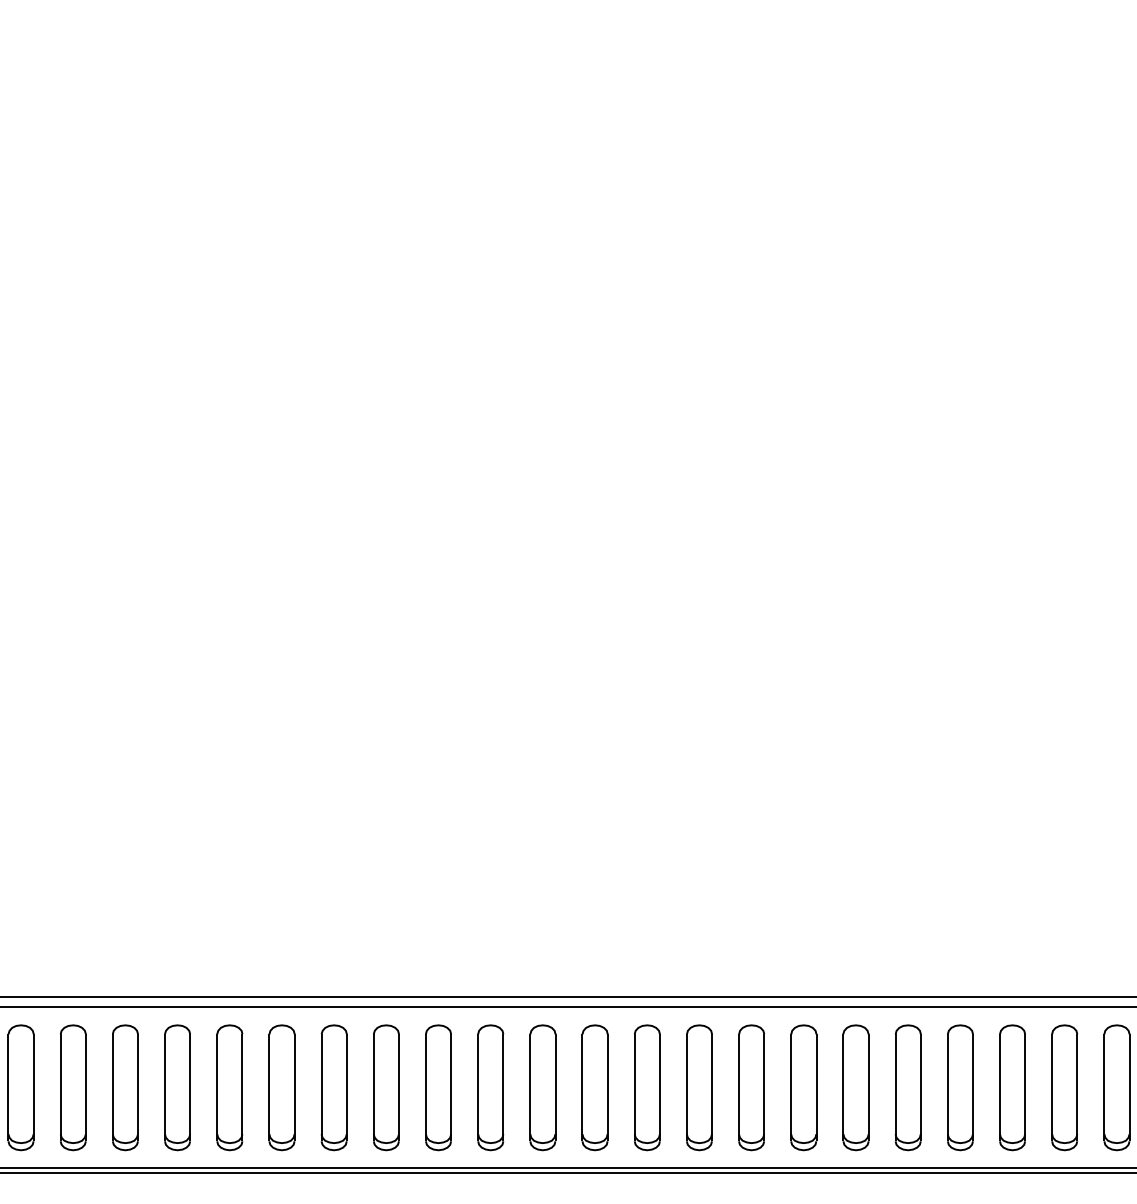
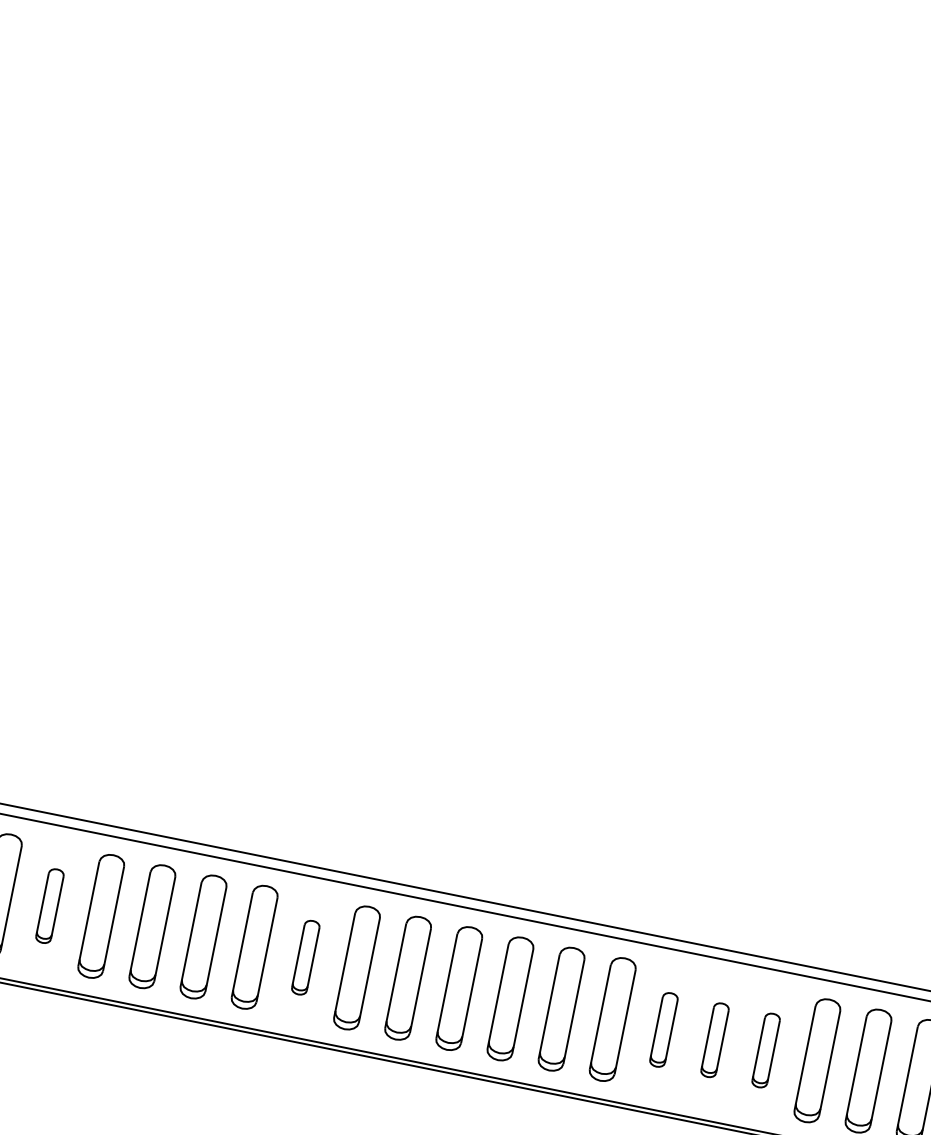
part: (177, 1087) -> (49, 905), size x0.6
part: (438, 1087) -> (305, 957), size x0.6
part: (803, 1087) -> (663, 1029), size x0.6
part: (855, 1087) -> (714, 1039), size x0.6
part: (907, 1087) -> (765, 1050), size x0.6

